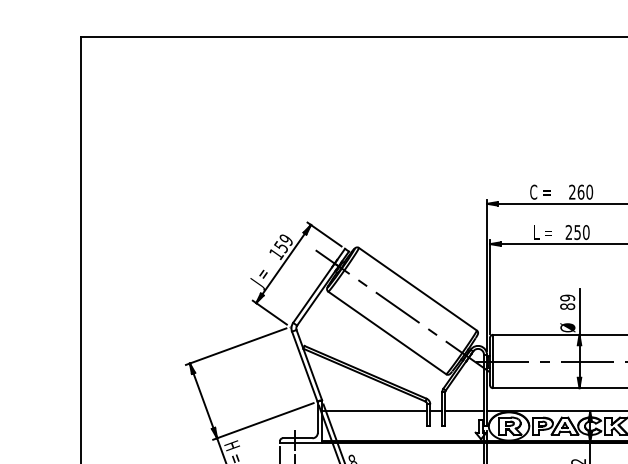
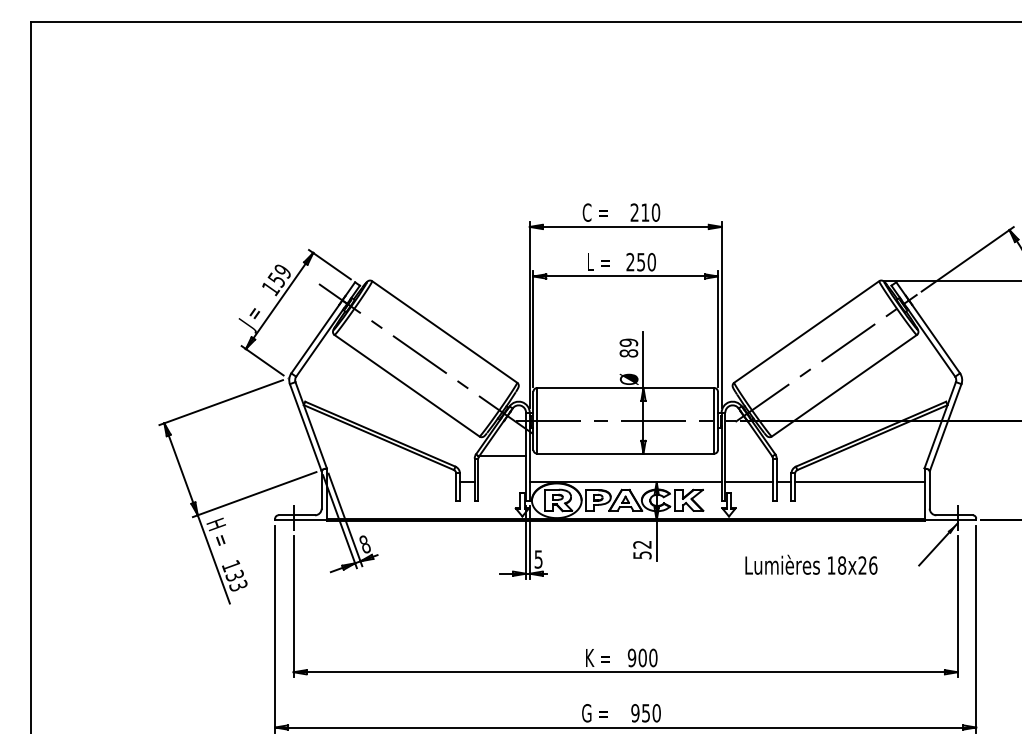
text: (581, 192) -> (645, 212), 260 -> 210
line: (374, 411) -> (391, 482), removed
line: (464, 411) -> (502, 456), moved

